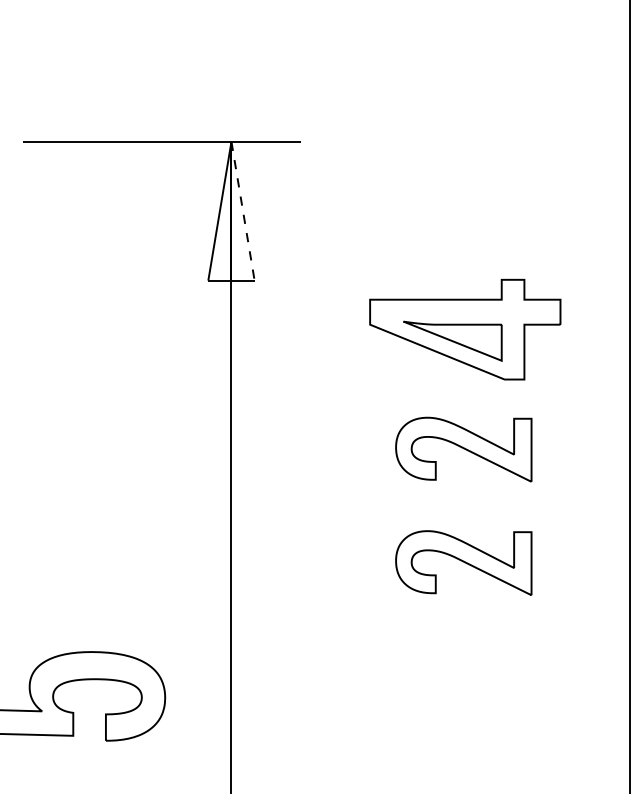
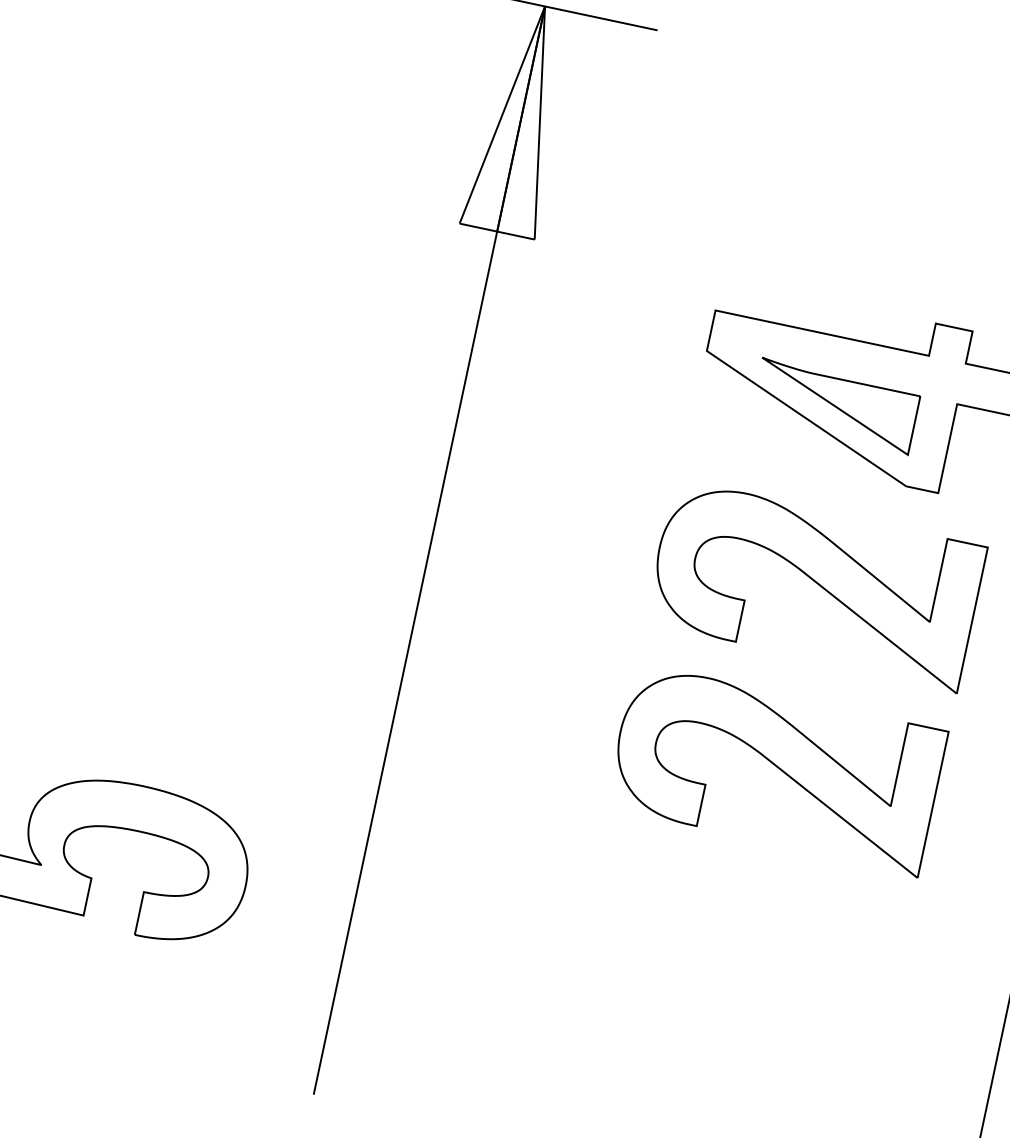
line: (243, 211) -> (540, 123), dashed -> solid
part: (463, 449) -> (815, 585), size x1.43
part: (463, 562) -> (776, 768), size x1.43

